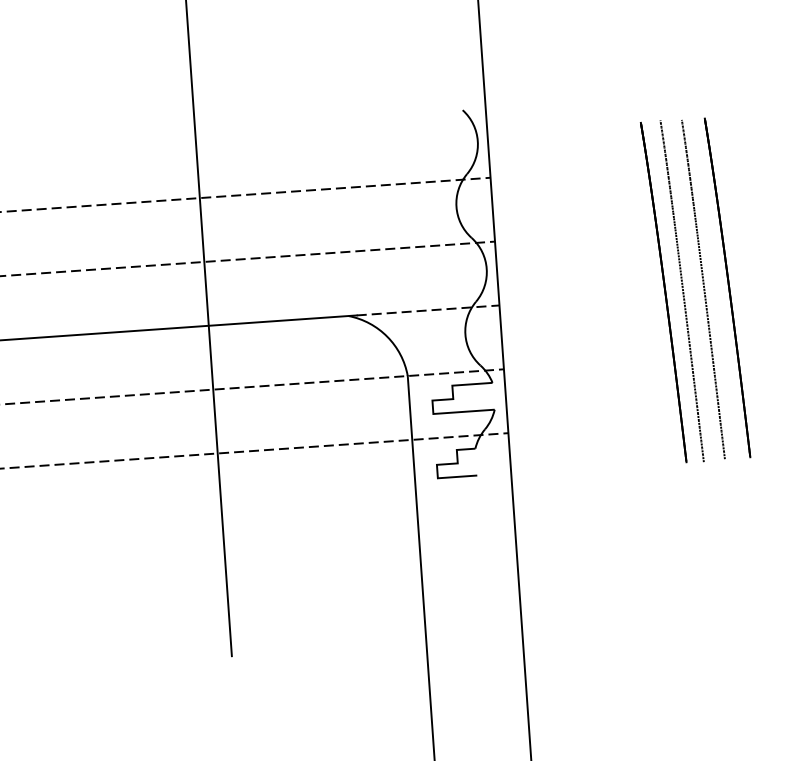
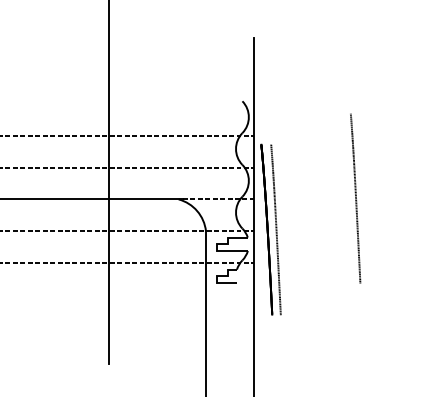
line: (727, 287) -> (367, 198), removed
part: (671, 291) -> (270, 229), moved

